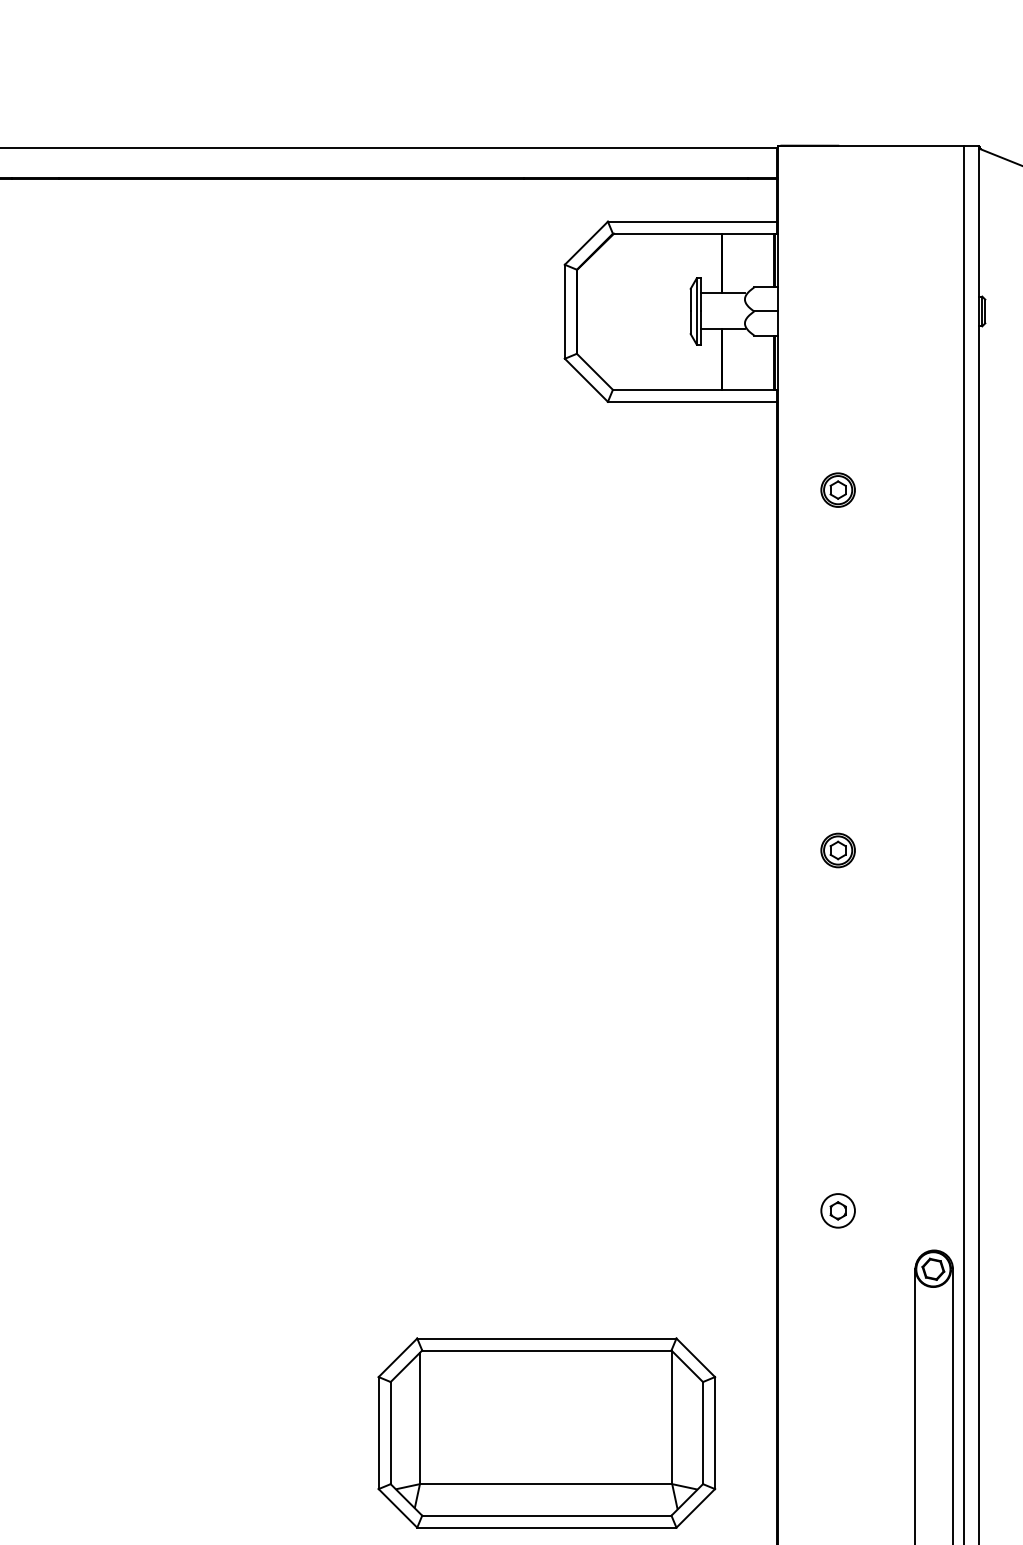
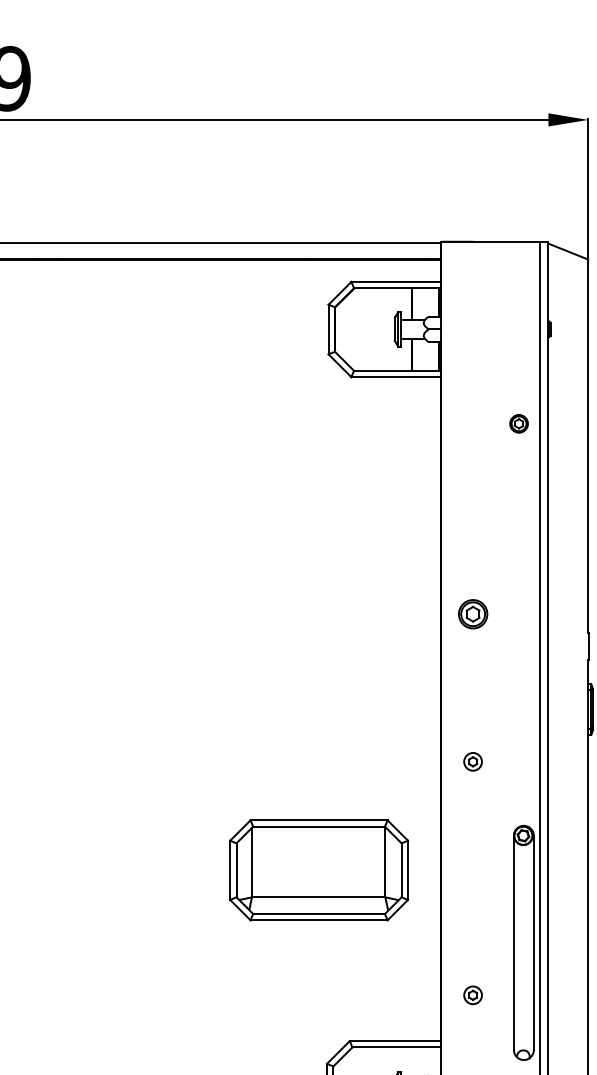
part: (837, 489) -> (518, 423), moved
part: (837, 850) -> (472, 614), size x1.6
part: (837, 1210) -> (472, 761), moved
part: (547, 1433) -> (319, 870), moved

